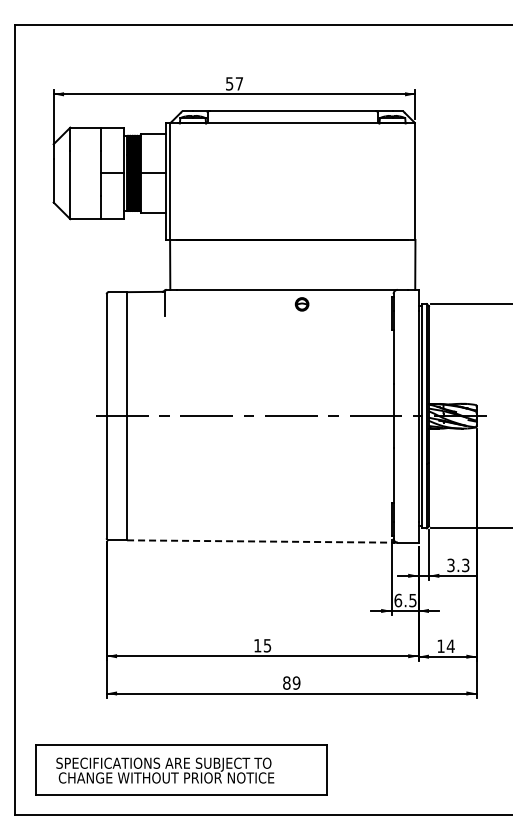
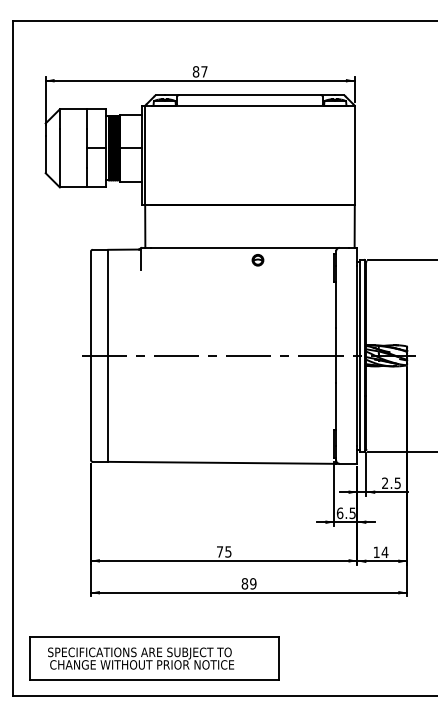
text: (229, 83) -> (195, 71), 57 -> 87
line: (260, 541) -> (222, 462), dashed -> solid
text: (458, 565) -> (391, 483), 3.3 -> 2.5
text: (257, 645) -> (219, 551), 15 -> 75

